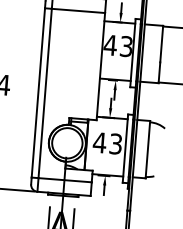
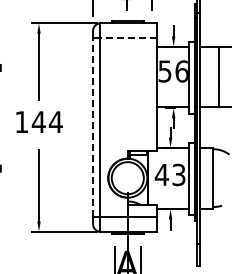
line: (78, 10) -> (128, 37), solid -> dashed
text: (117, 45) -> (172, 71), 43 -> 56
line: (38, 92) -> (93, 127), solid -> dashed

